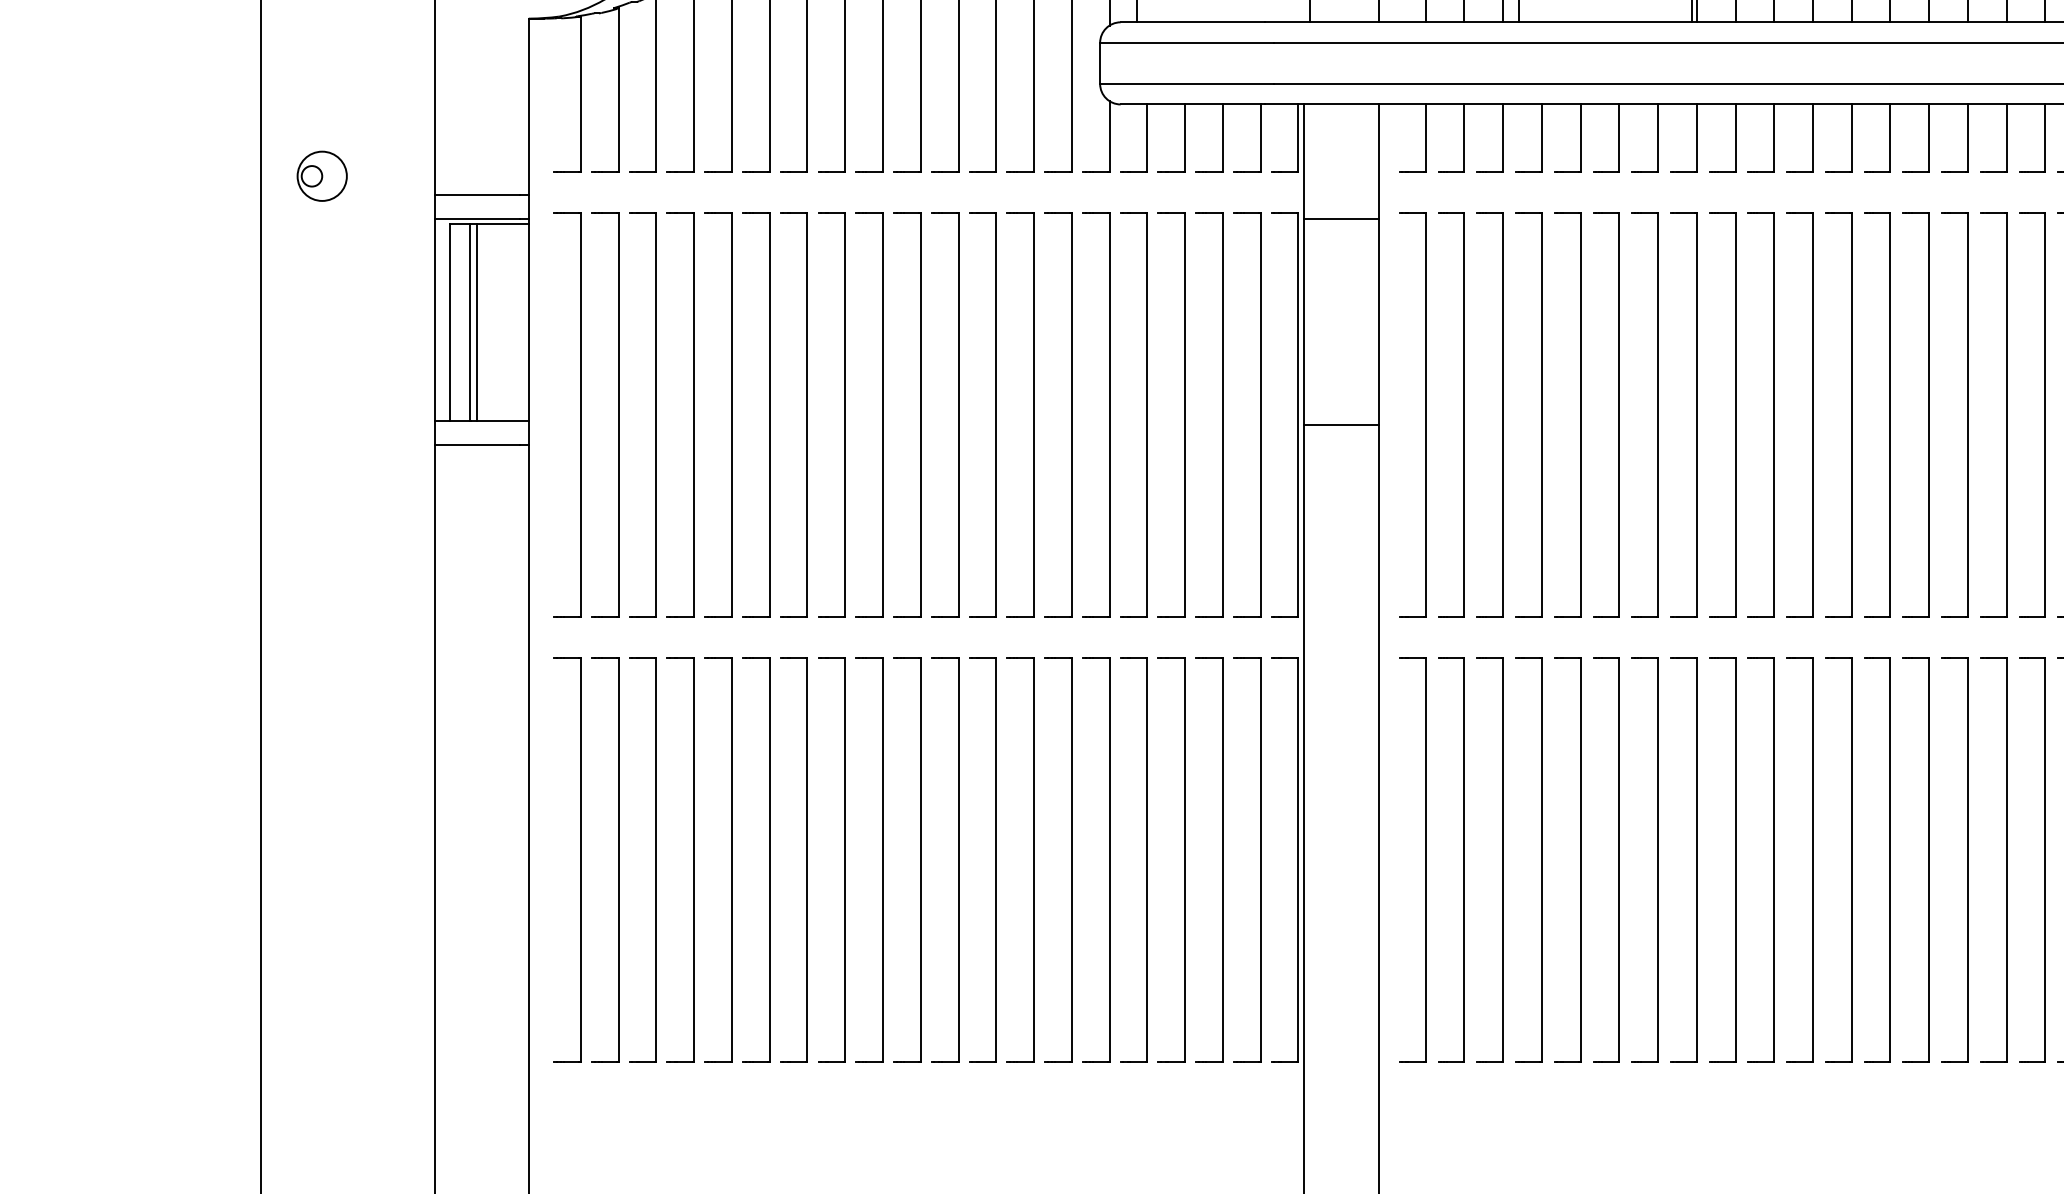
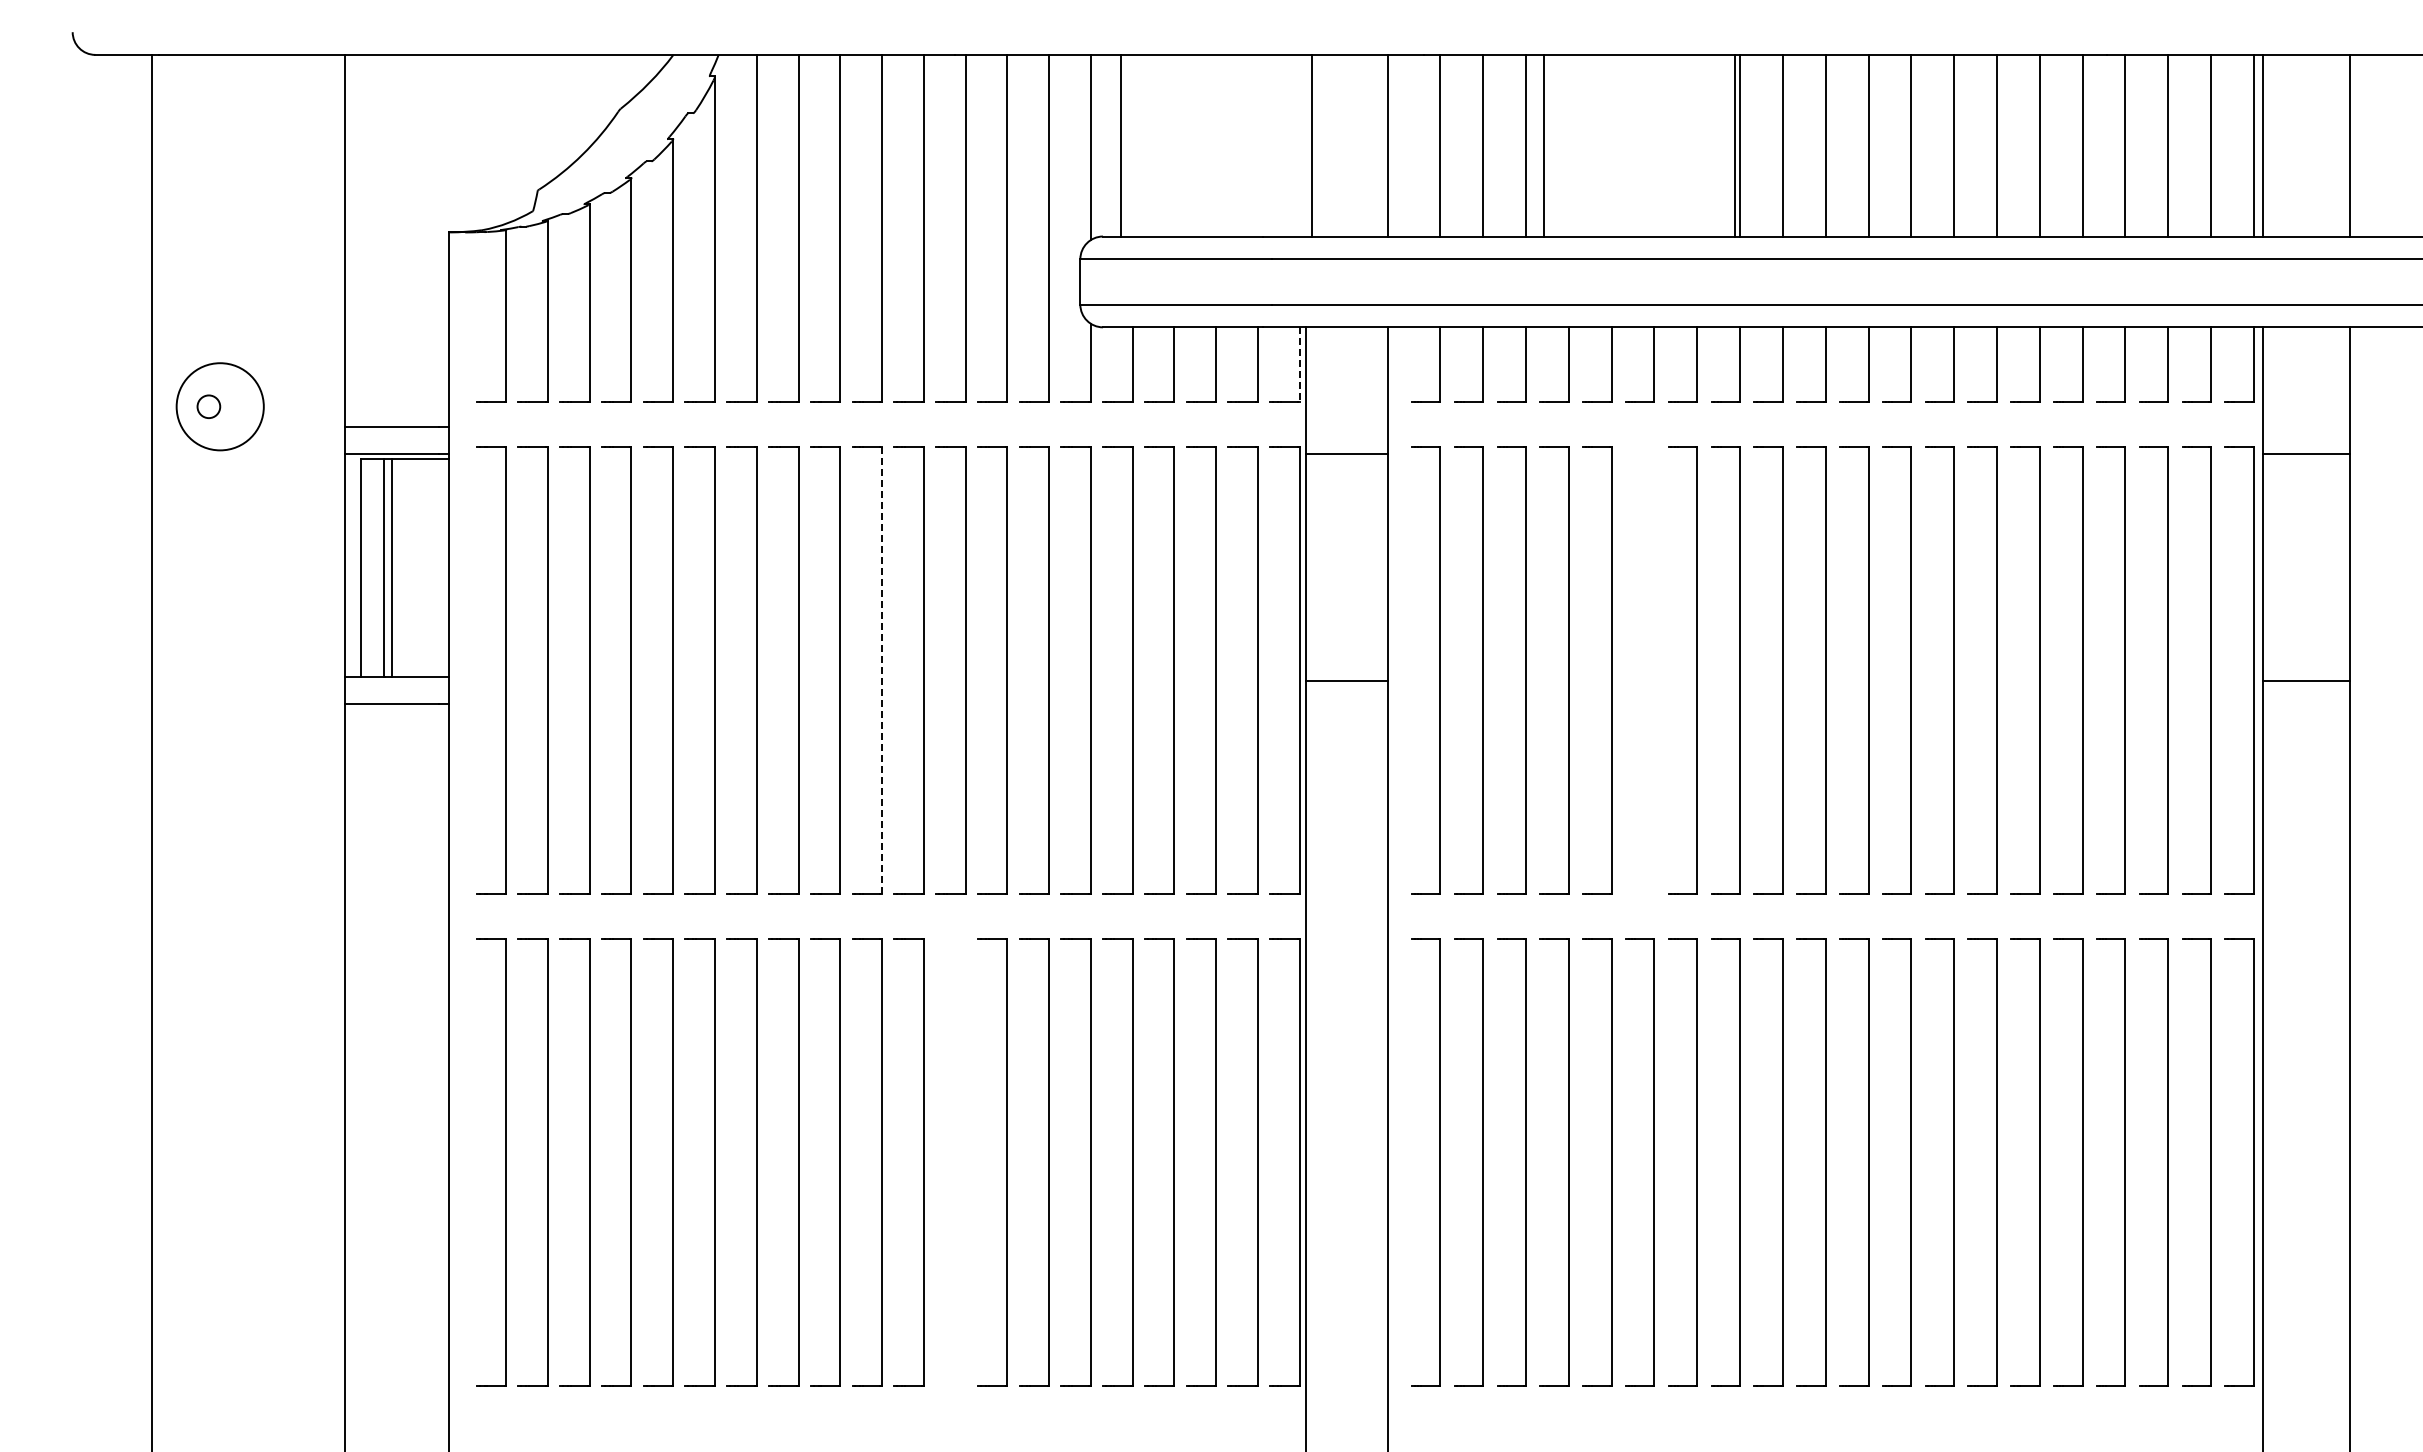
line: (1298, 138) -> (1299, 365), solid -> dashed
circle: (322, 176) -> (220, 406), size x1.6
part: (1618, 414) -> (1653, 670), removed
line: (921, 415) -> (882, 671), solid -> dashed
part: (996, 859) -> (965, 1162), removed

